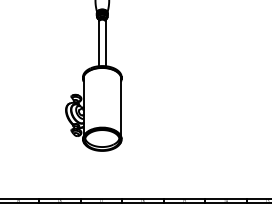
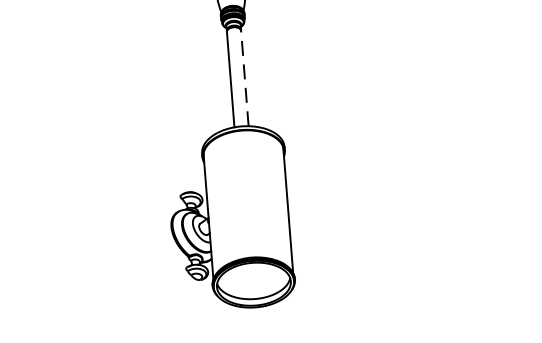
line: (105, 43) -> (244, 77), solid -> dashed

